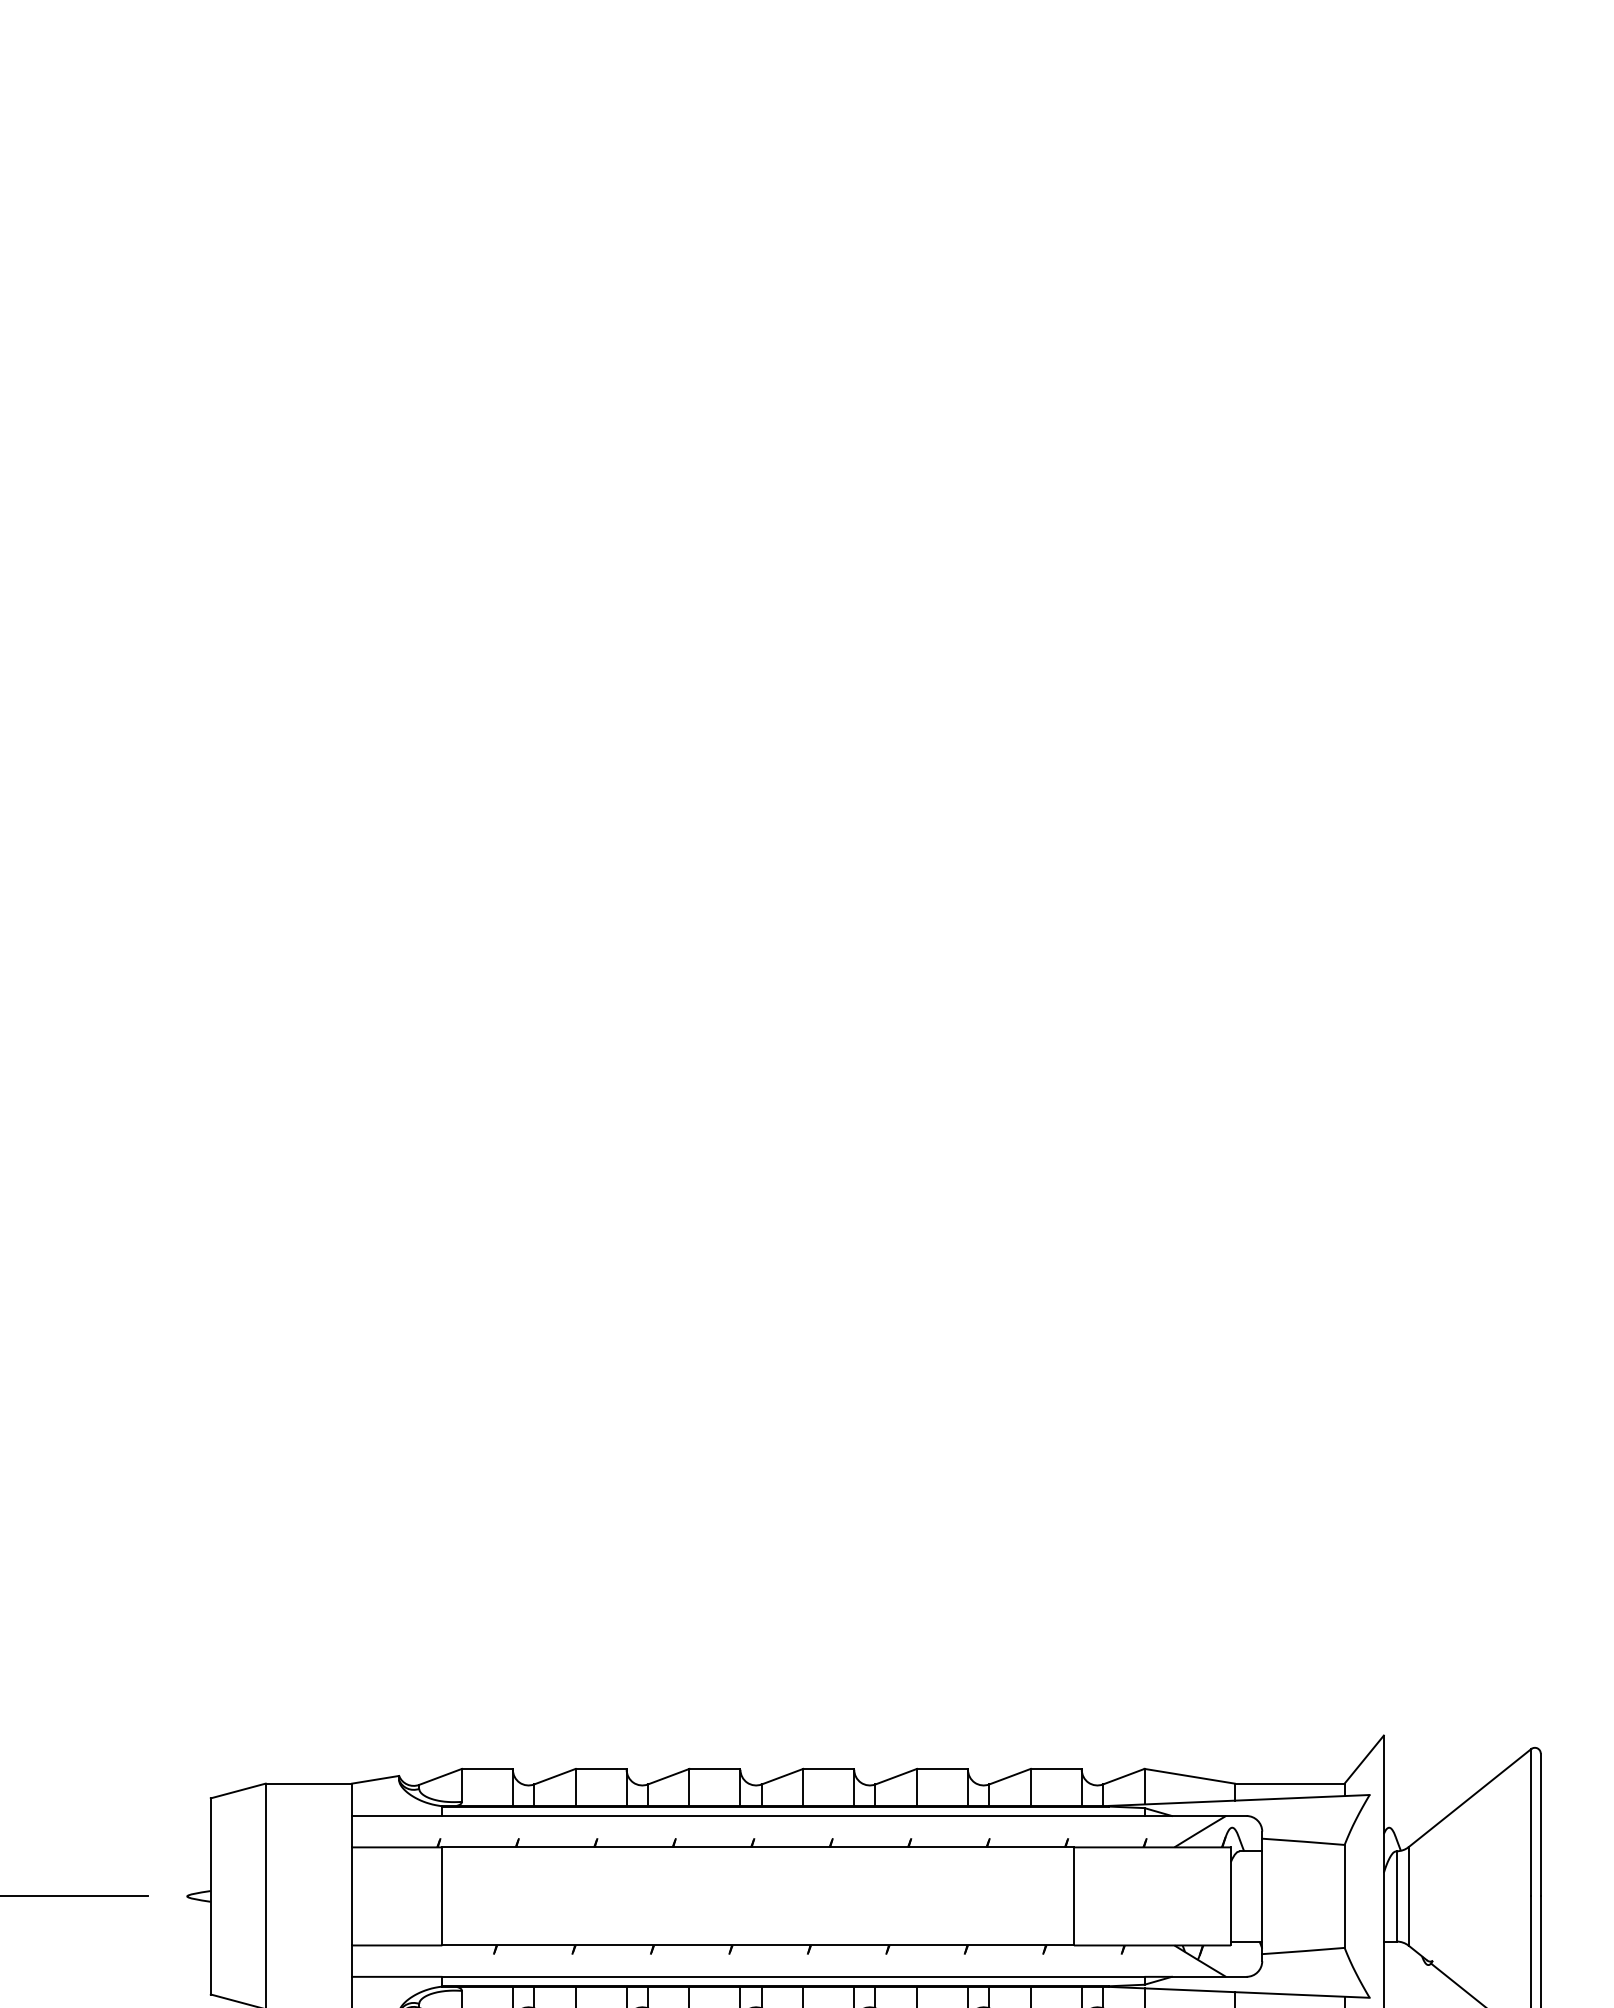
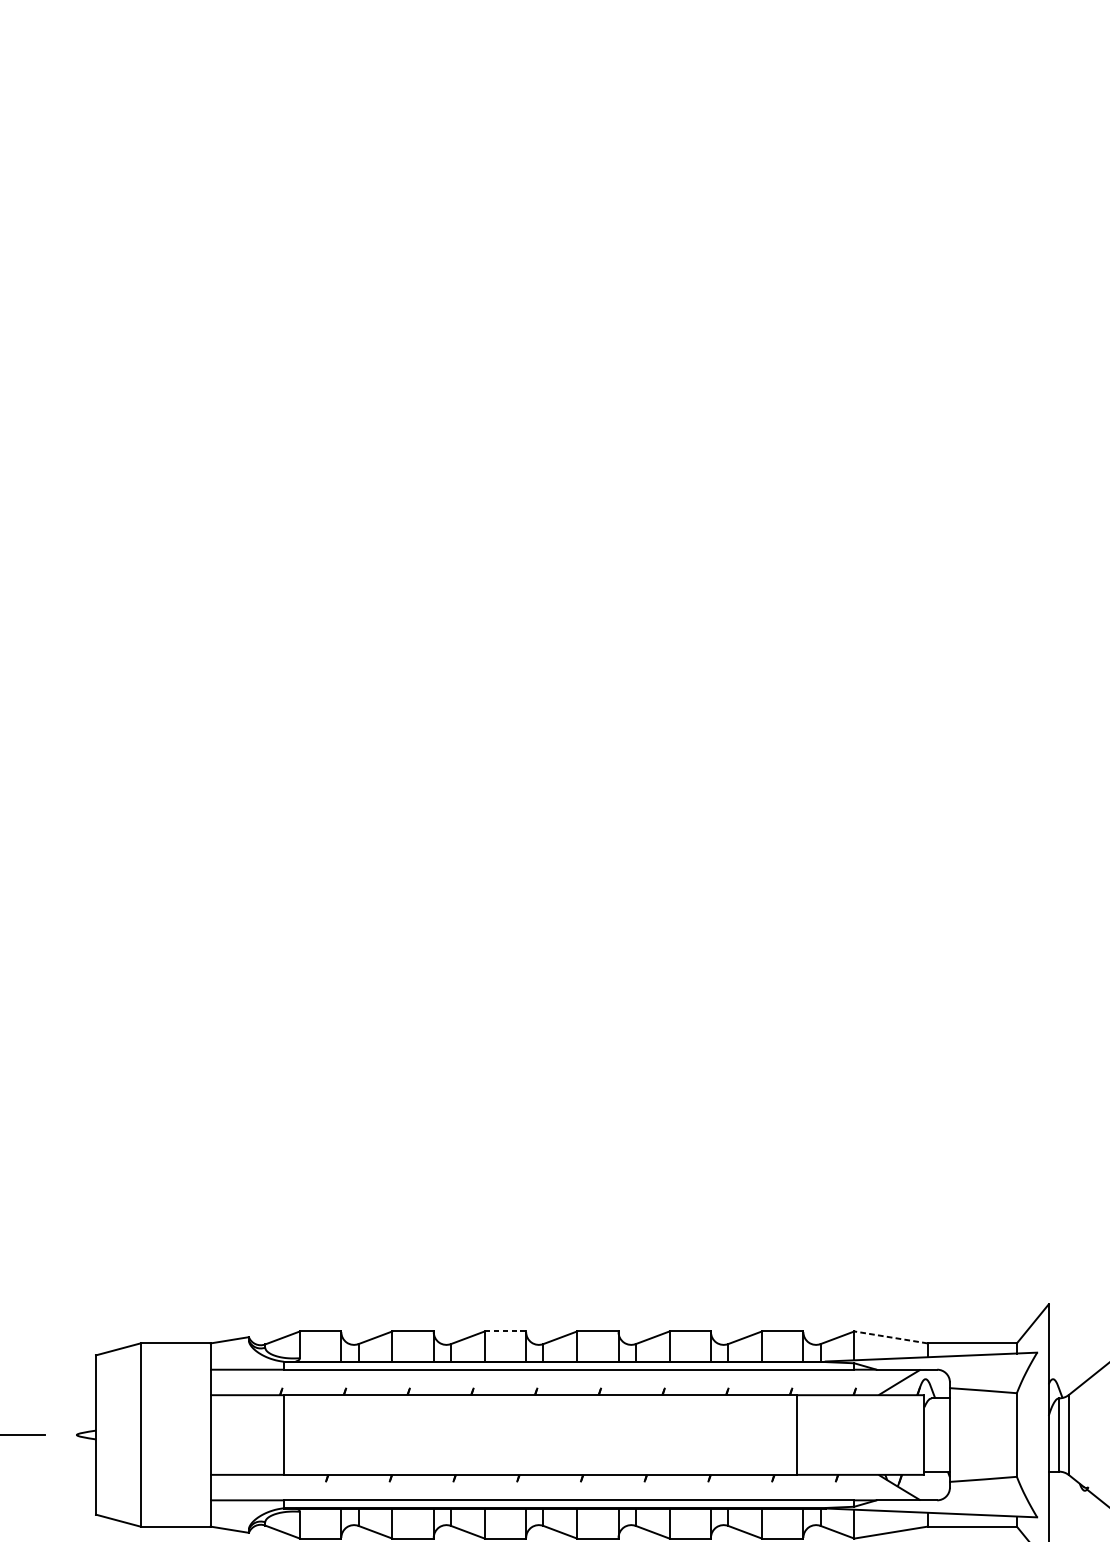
line: (714, 1768) -> (505, 1331), solid -> dashed
line: (1189, 1776) -> (890, 1337), solid -> dashed

